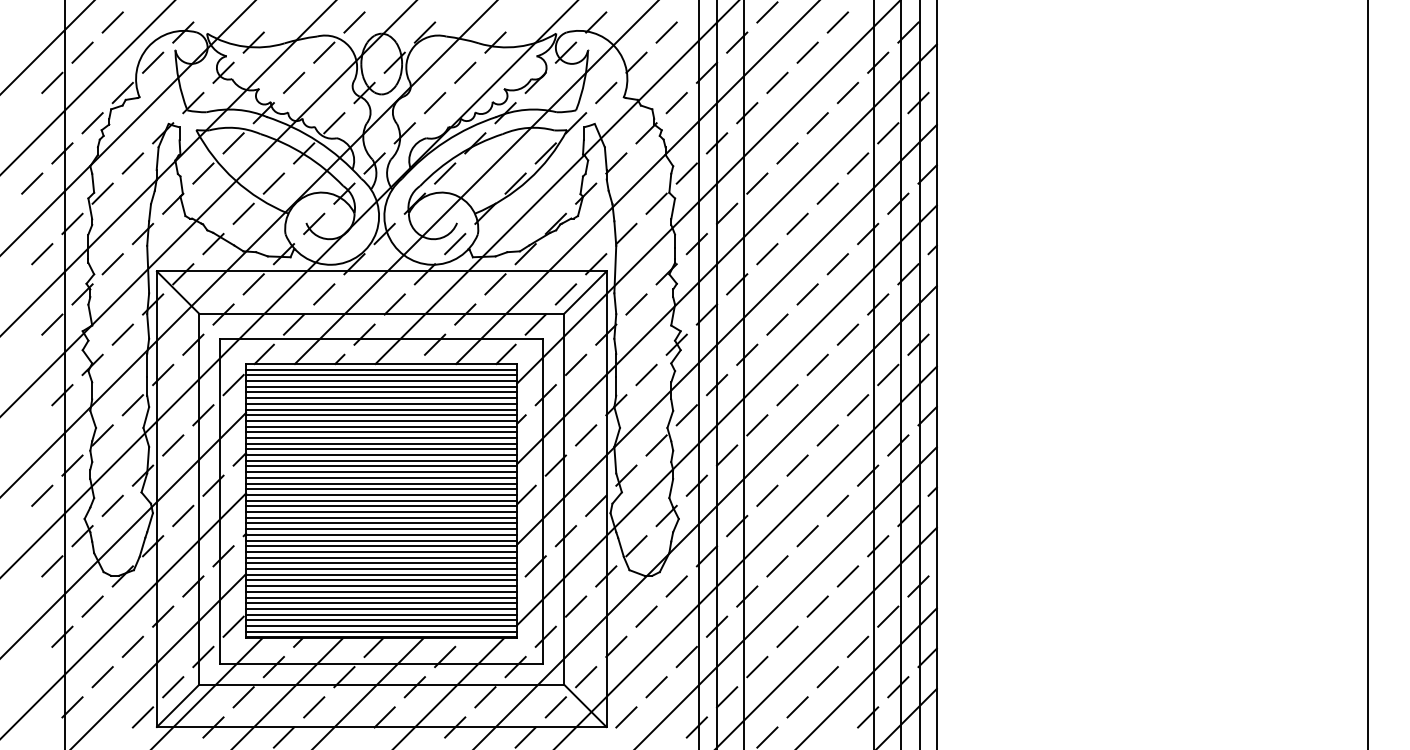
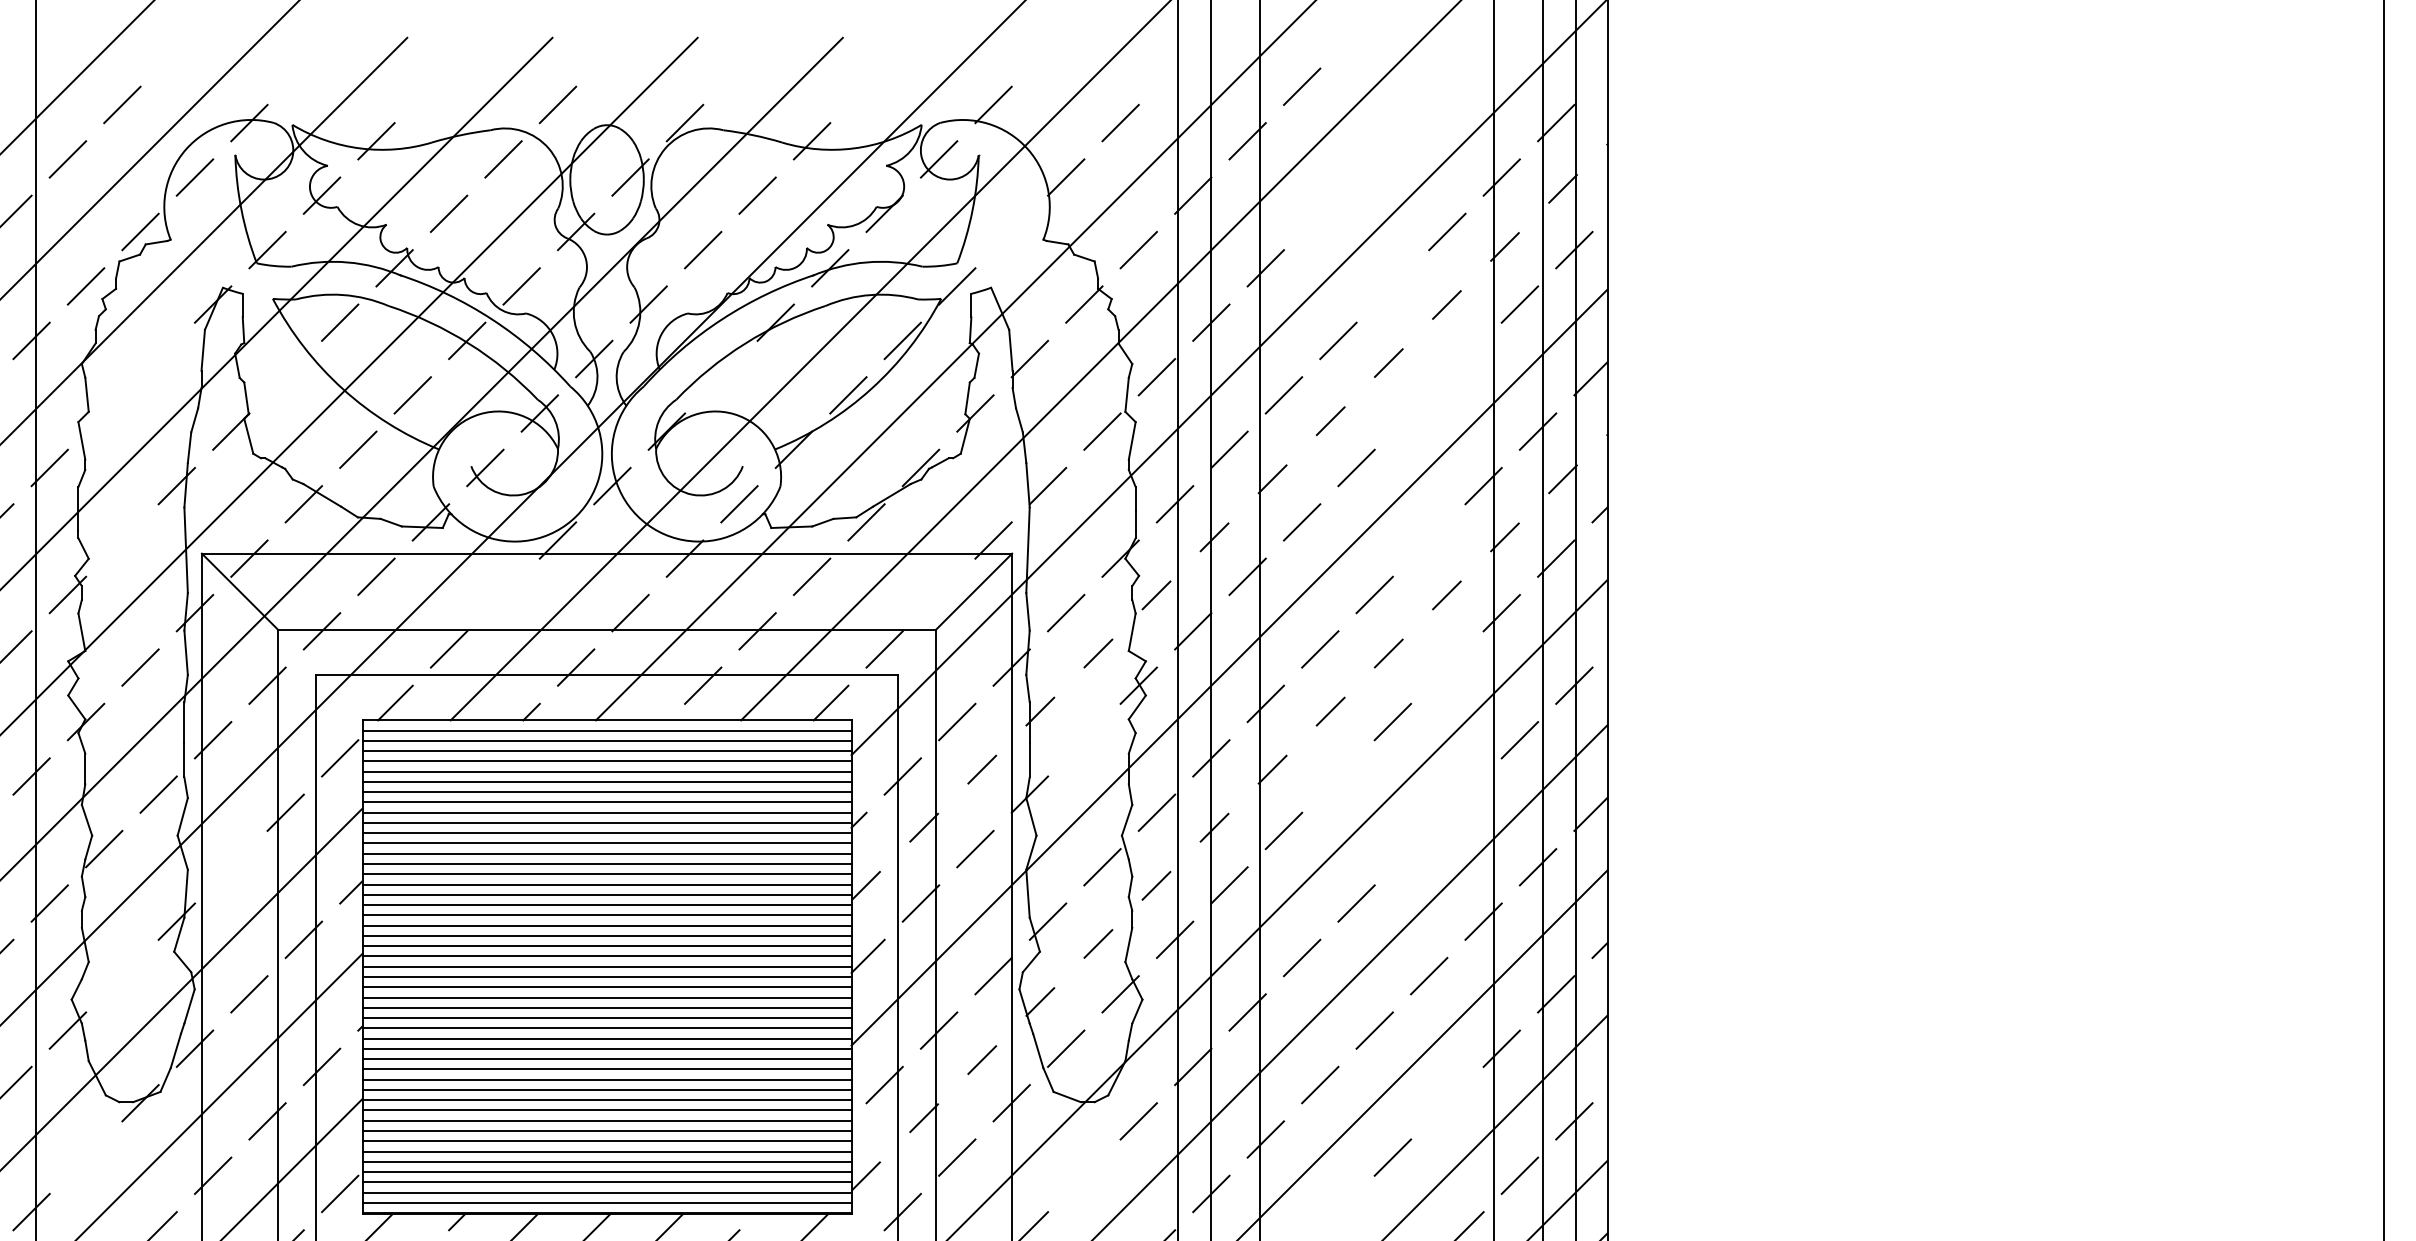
line: (837, 22) -> (1428, 104), removed
line: (807, 52) -> (1374, 158), removed
line: (777, 82) -> (1320, 213), removed
line: (606, 92) -> (1012, 231), removed
line: (817, 123) -> (1392, 286), removed
line: (132, 163) -> (157, 359), removed
line: (857, 163) -> (1464, 359), removed
line: (203, 173) -> (285, 377), removed
line: (445, 173) -> (721, 377), removed
line: (102, 193) -> (103, 413), removed
line: (827, 193) -> (1410, 413), removed
line: (727, 254) -> (1230, 523), solid -> dashed
line: (112, 264) -> (121, 541), removed
line: (837, 264) -> (1428, 541), removed
line: (324, 294) -> (503, 595), removed
line: (565, 294) -> (938, 595), removed
line: (847, 334) -> (1446, 667), removed
line: (646, 374) -> (1084, 739), removed
line: (787, 395) -> (1338, 777), removed
line: (857, 405) -> (1464, 795), removed
line: (727, 415) -> (1230, 813), solid -> dashed
line: (827, 435) -> (1410, 849), removed
line: (173, 445) -> (231, 867), removed
line: (112, 505) -> (121, 975), removed
line: (847, 576) -> (1446, 1103), removed
line: (92, 606) -> (85, 1157), removed
line: (646, 616) -> (1084, 1175), removed
line: (787, 636) -> (1338, 1211), removed

